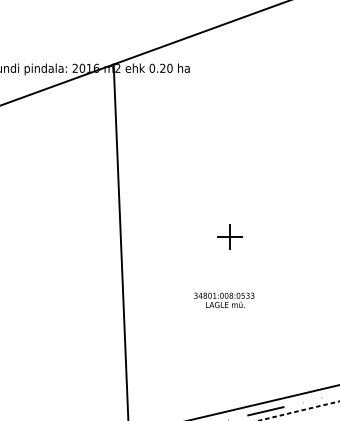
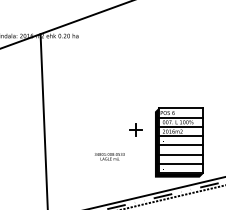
part: (229, 235) -> (135, 129), moved
text: (223, 299) -> (109, 156), moved

